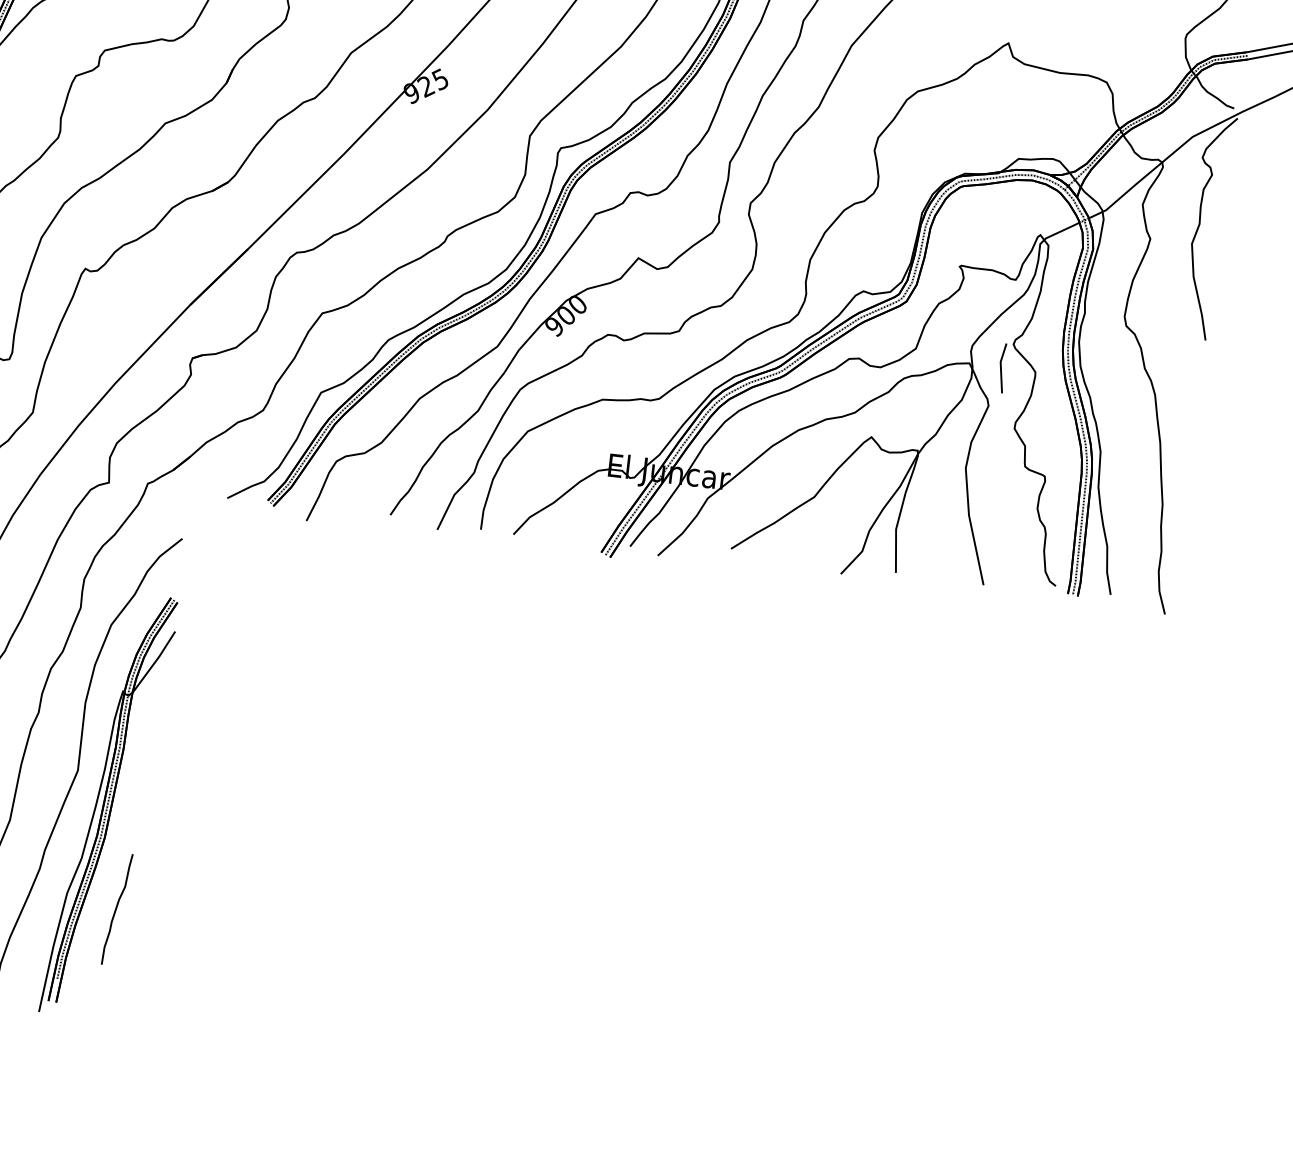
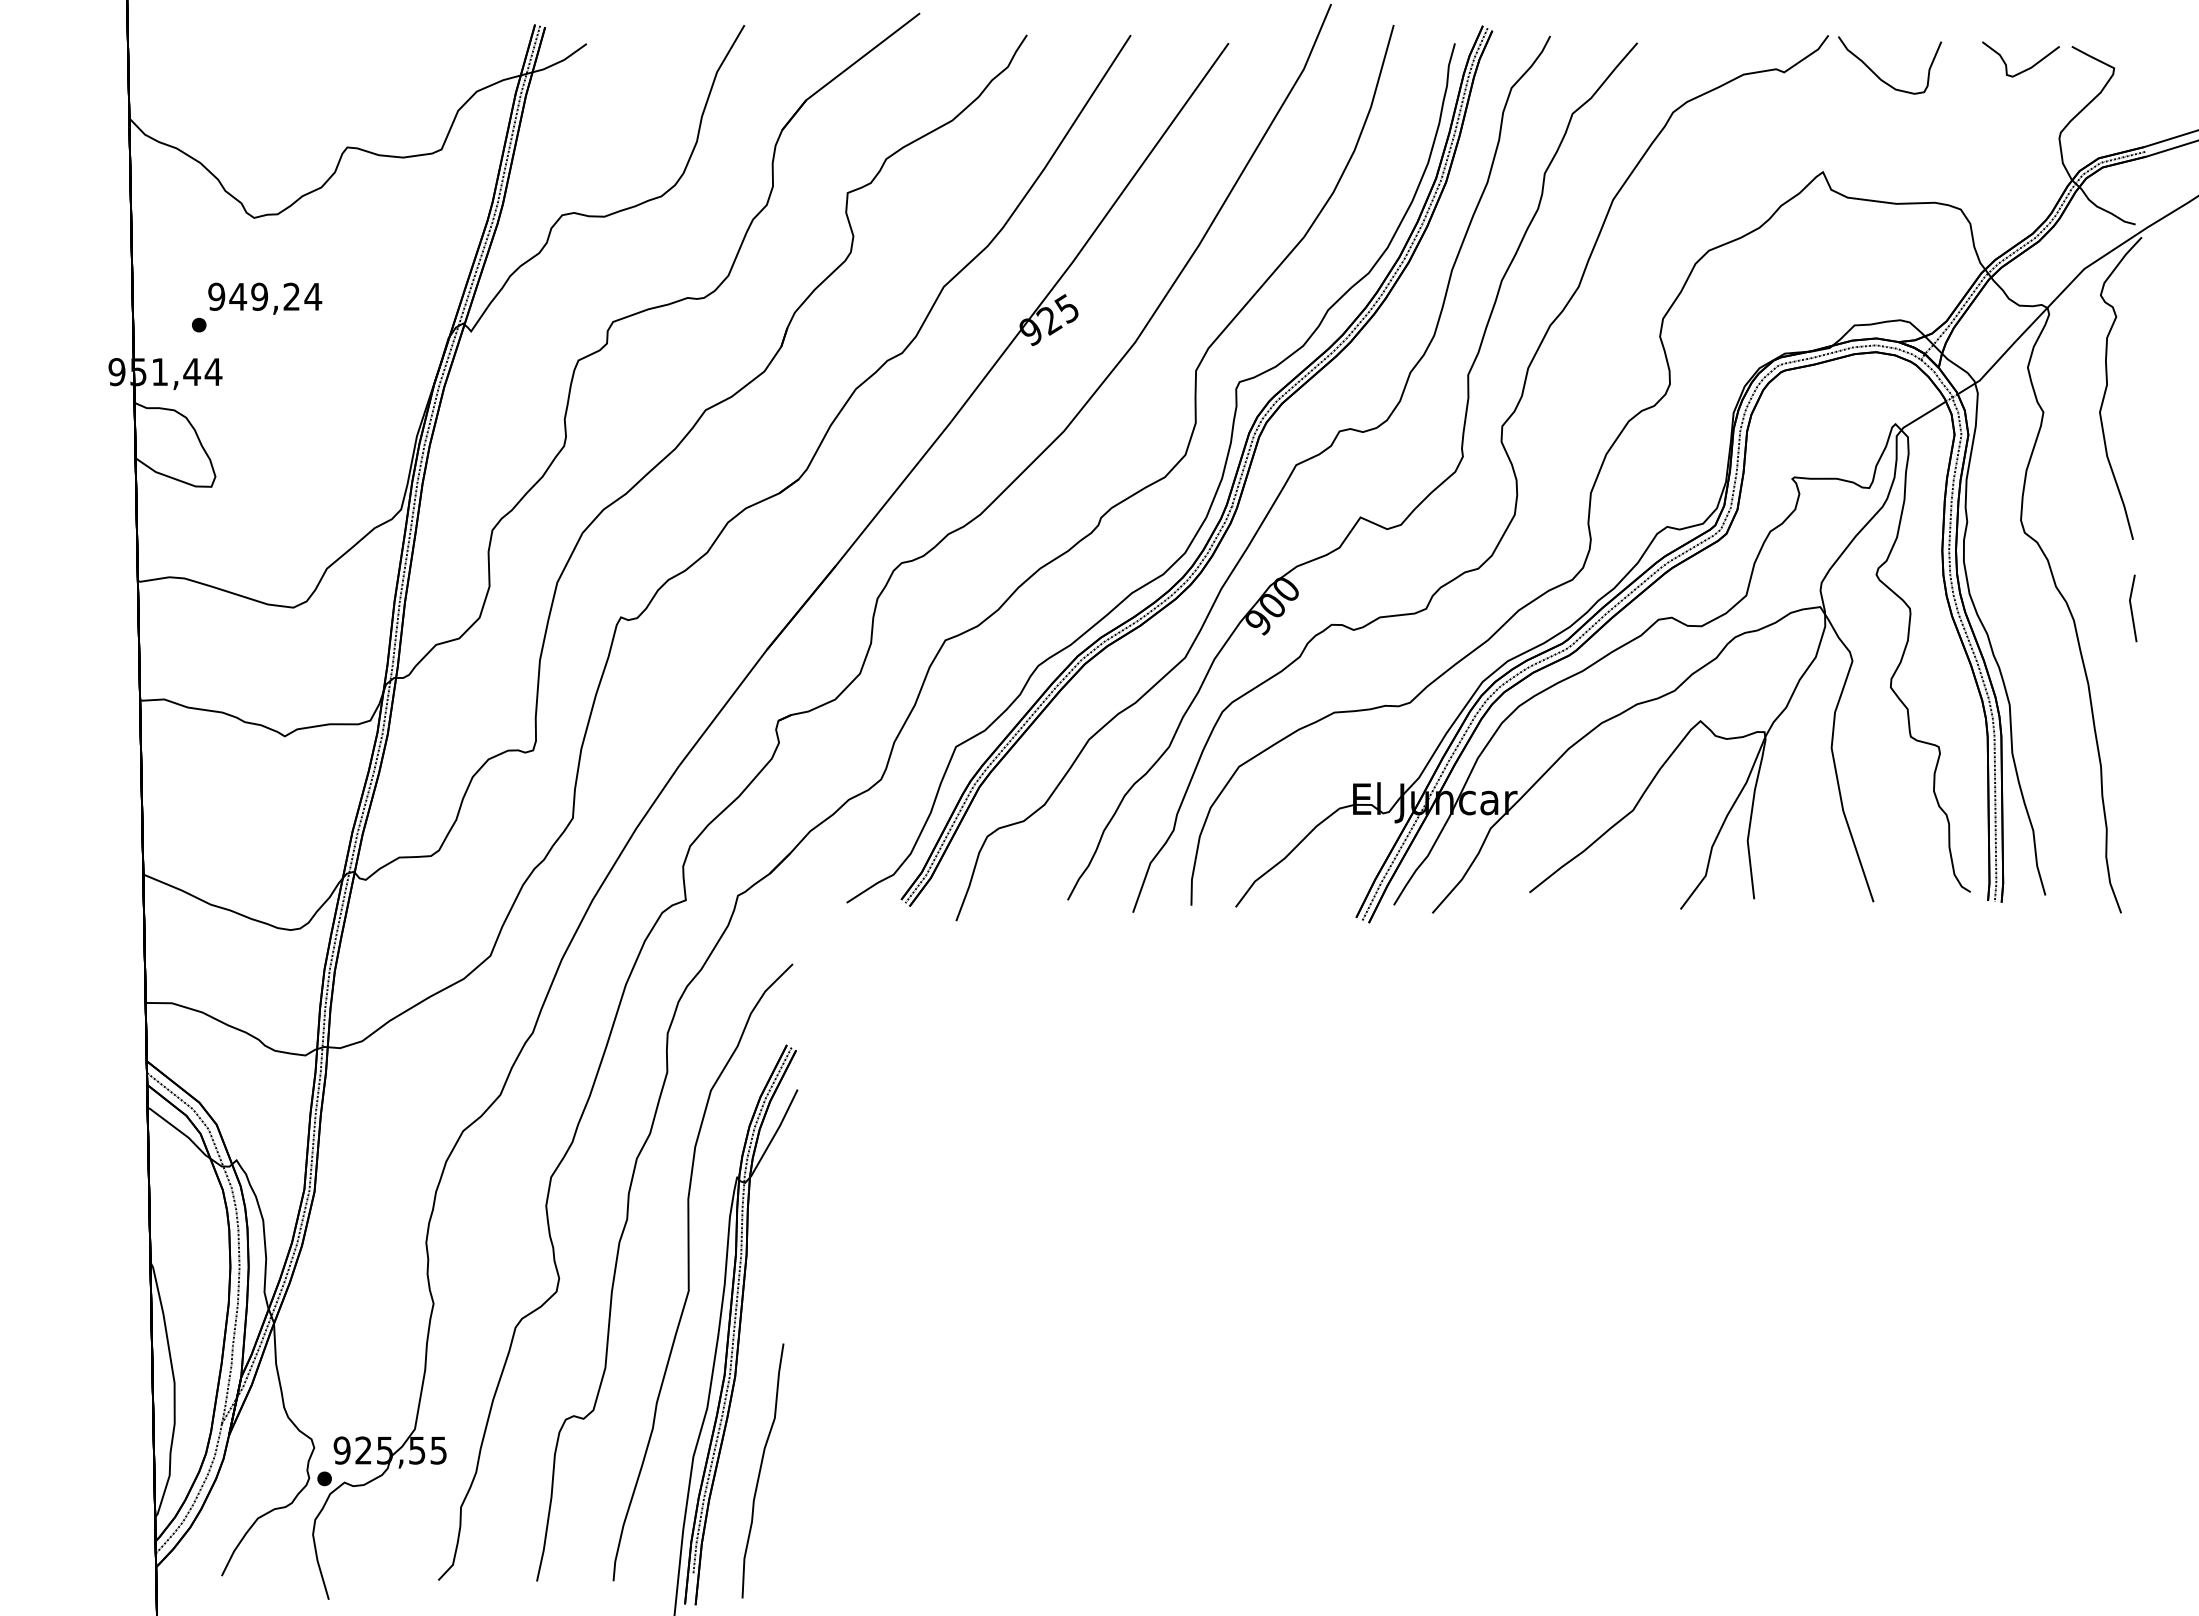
line: (1001, 368) -> (2132, 608), moved
part: (116, 909) -> (762, 1470), size x1.67

